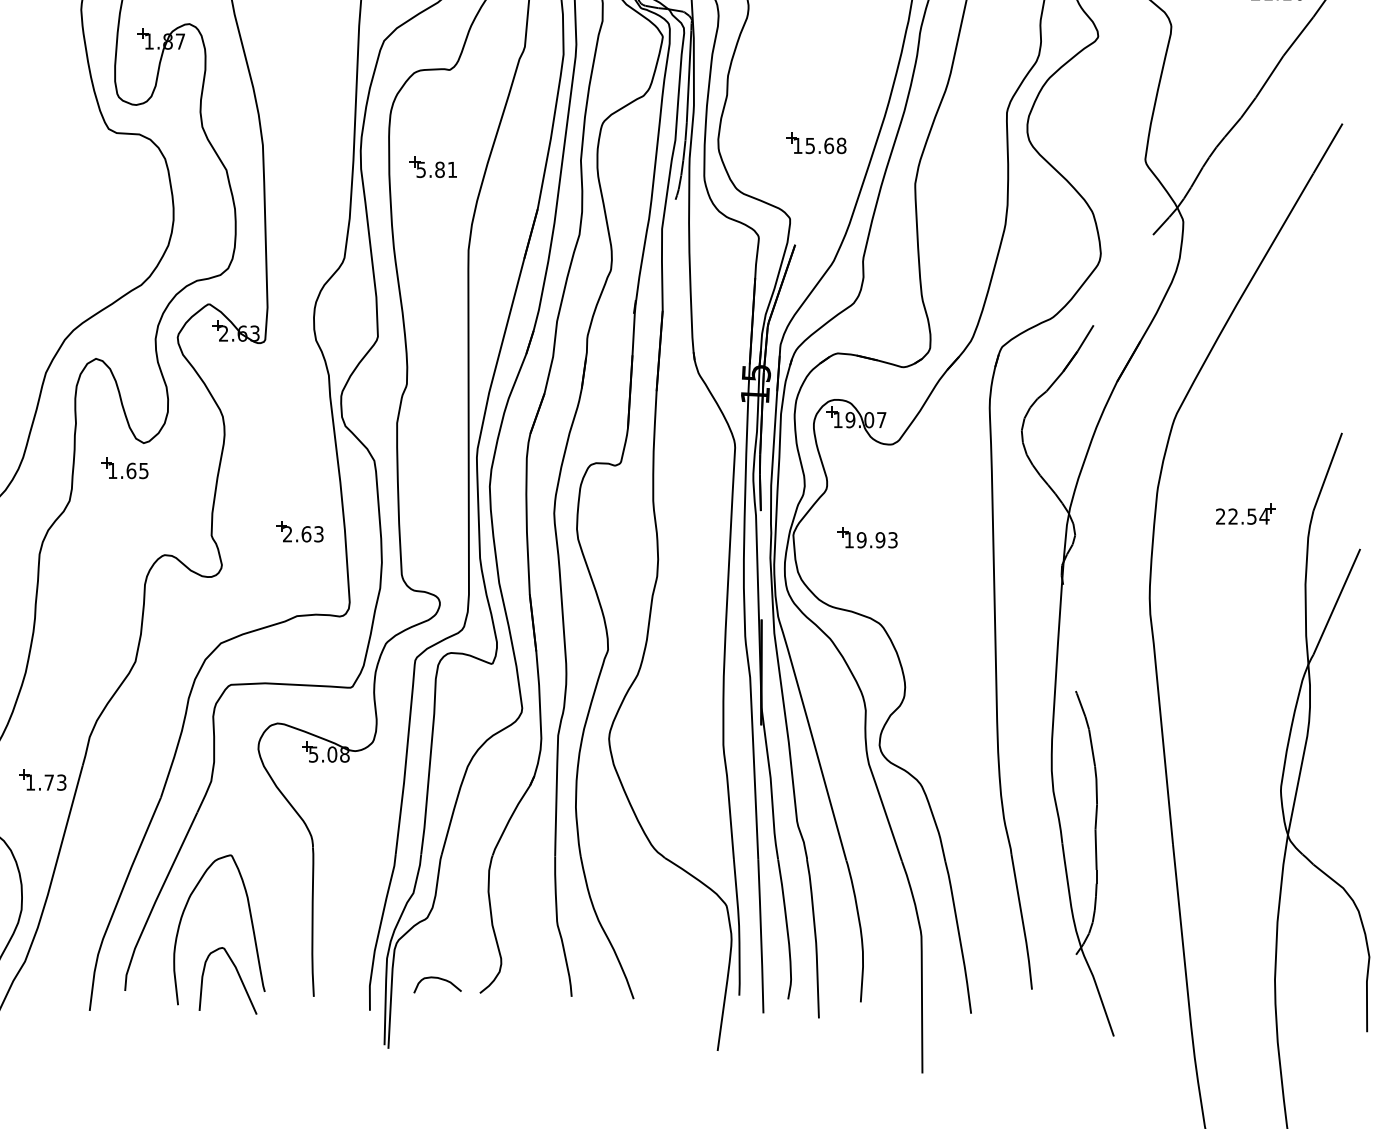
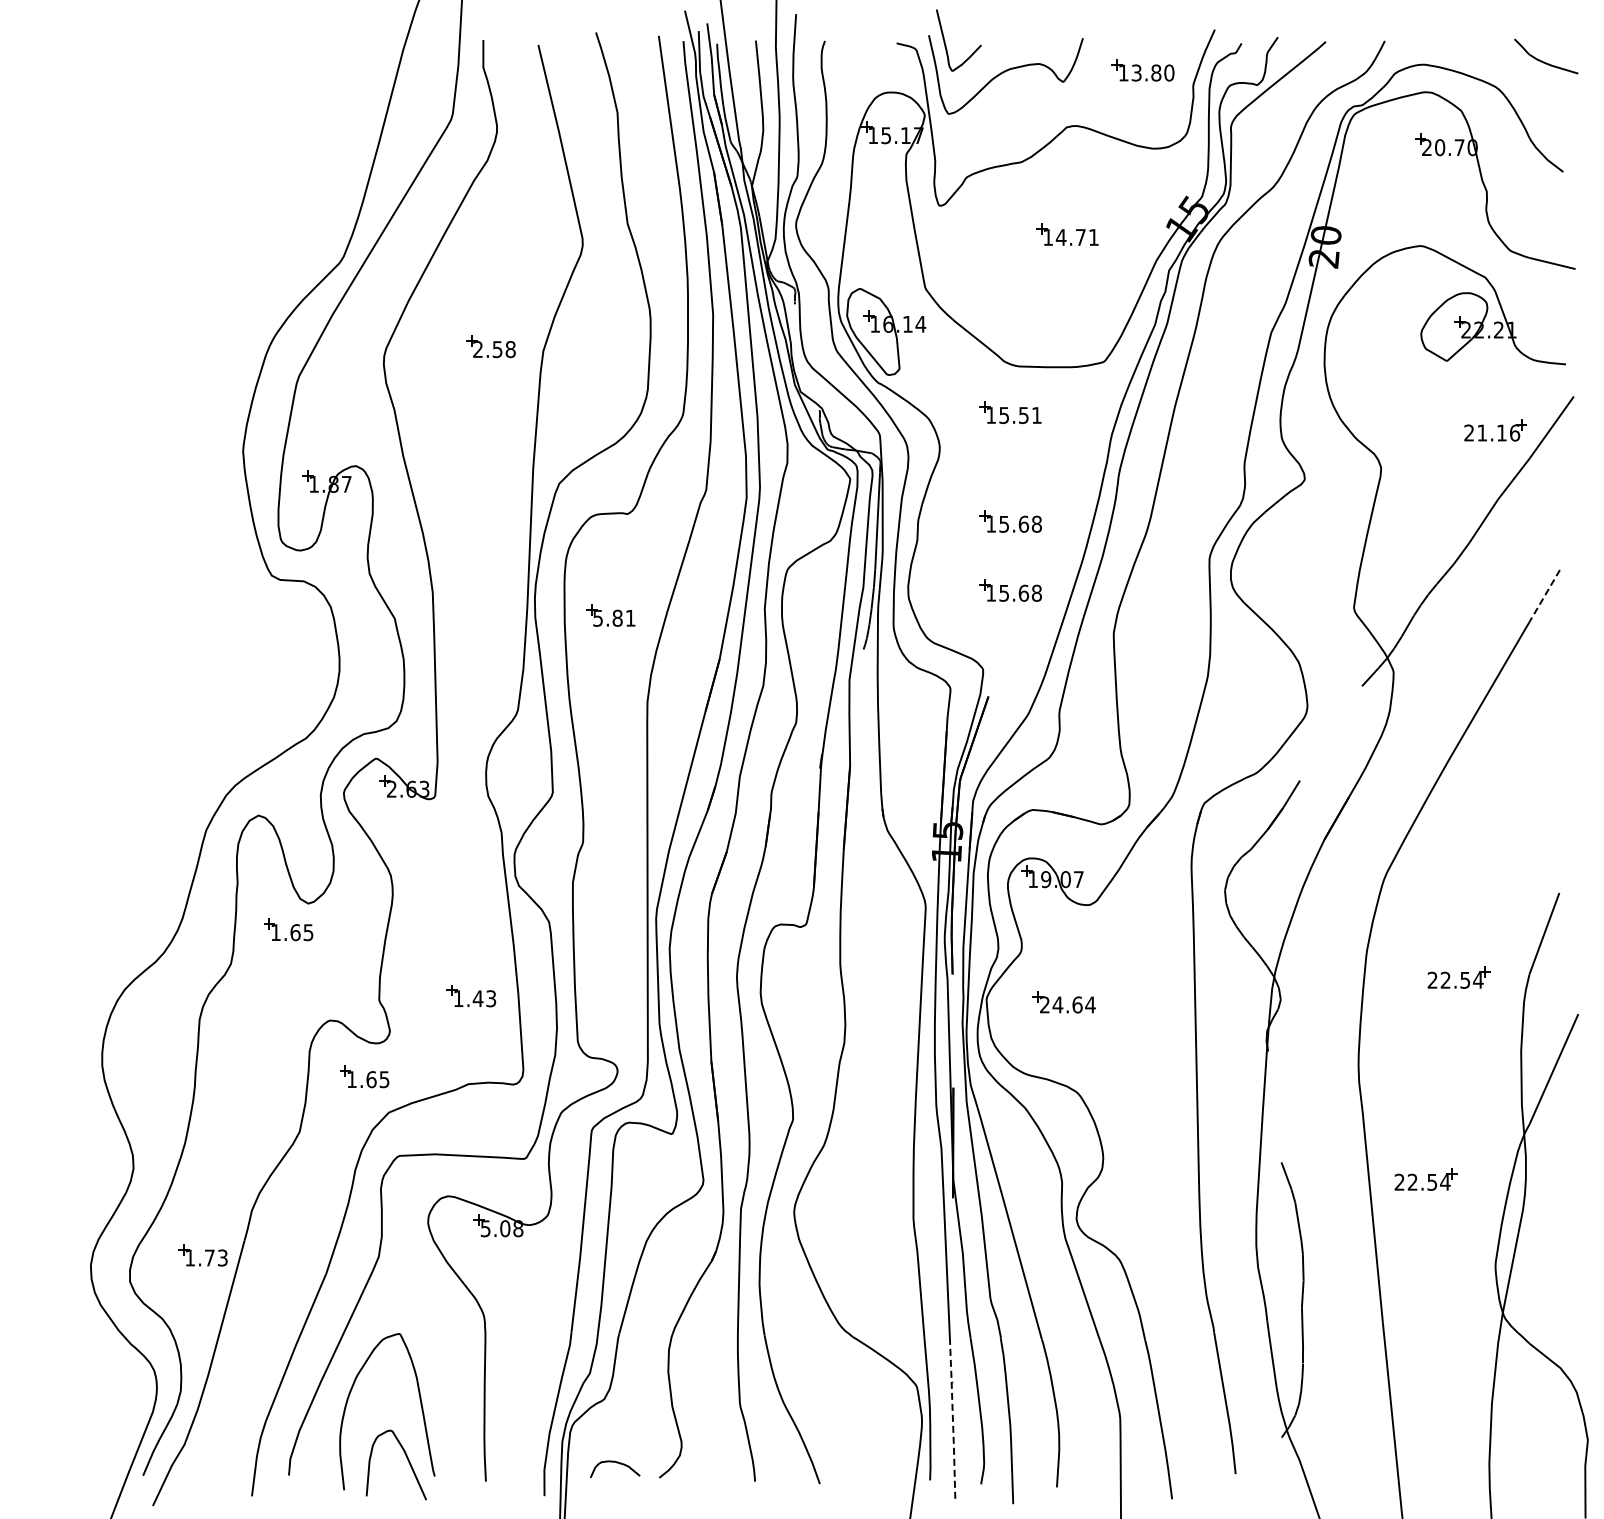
part: (816, 77) -> (1010, 521), added
line: (1327, 148) -> (1544, 596), solid -> dashed
text: (297, 534) -> (468, 998), 2.63 -> 1.43
text: (870, 539) -> (1067, 1004), 19.93 -> 24.64
part: (197, 608) -> (364, 1076), added
part: (1213, 707) -> (1425, 1179), added
line: (760, 936) -> (952, 1418), solid -> dashed

